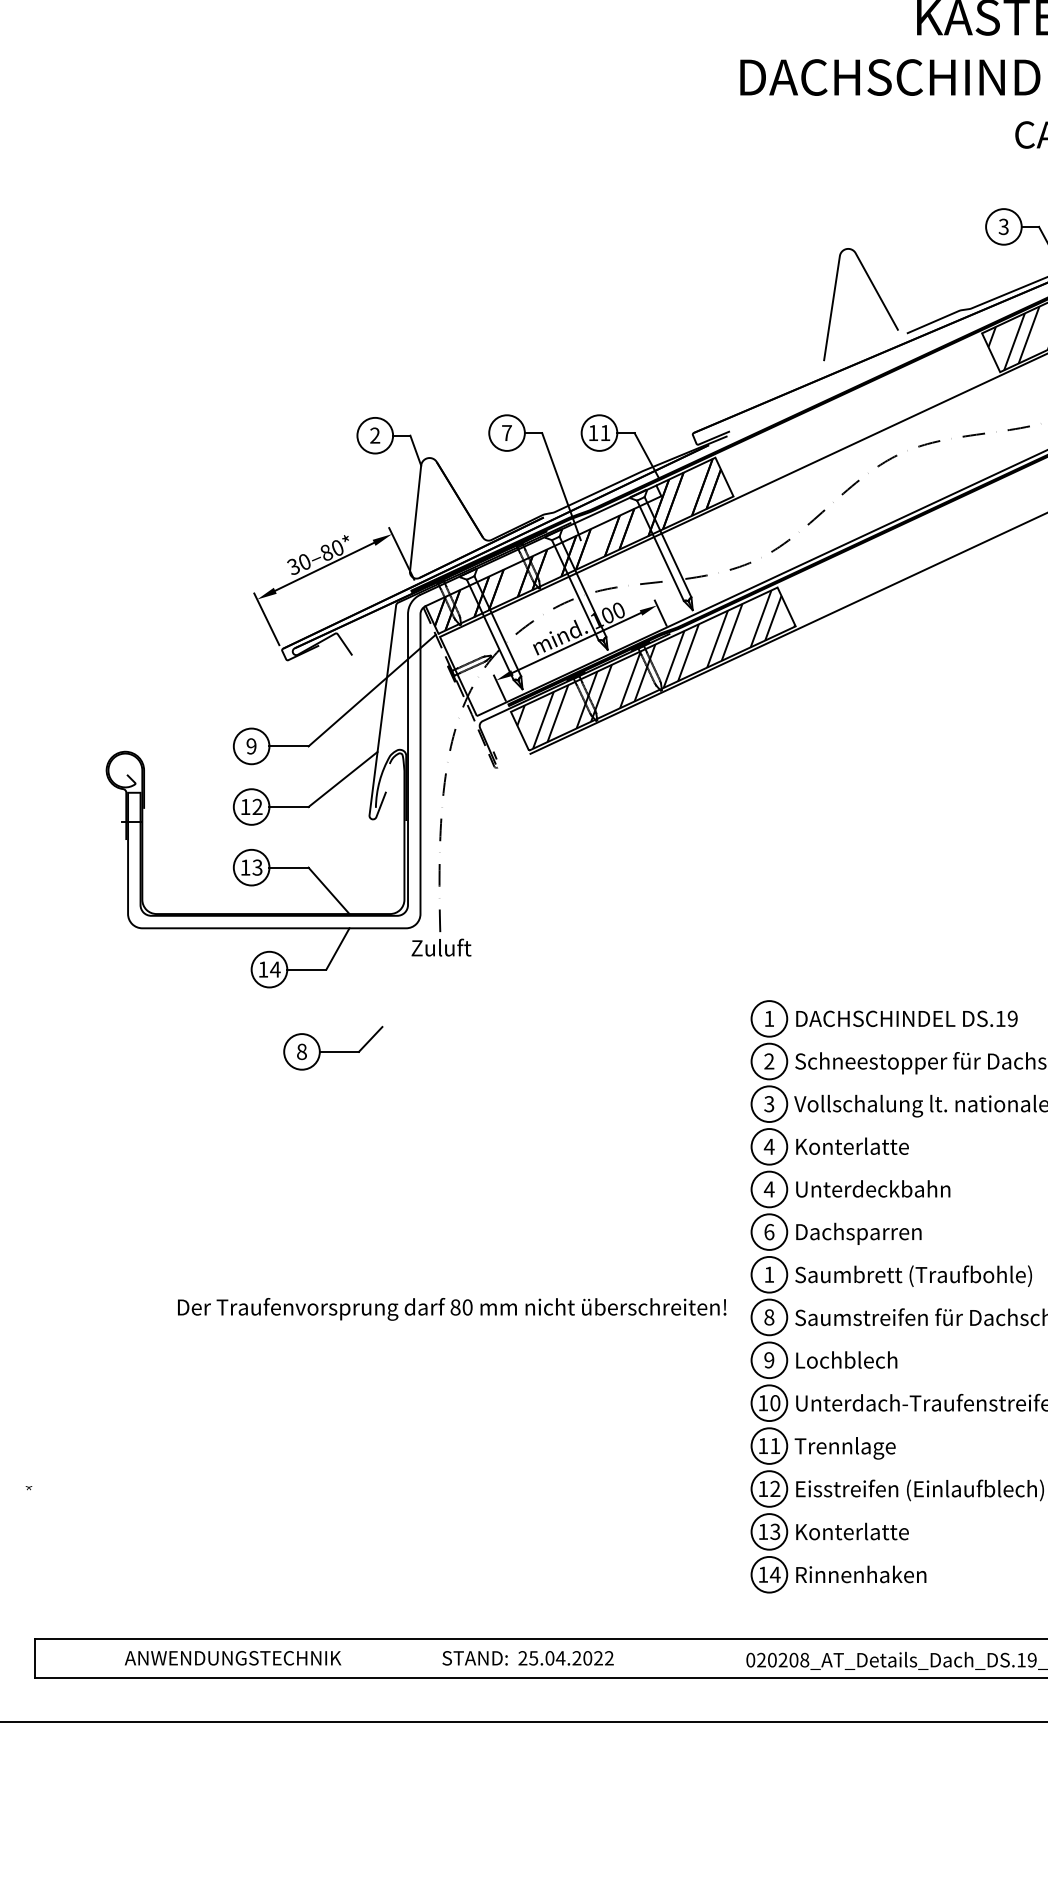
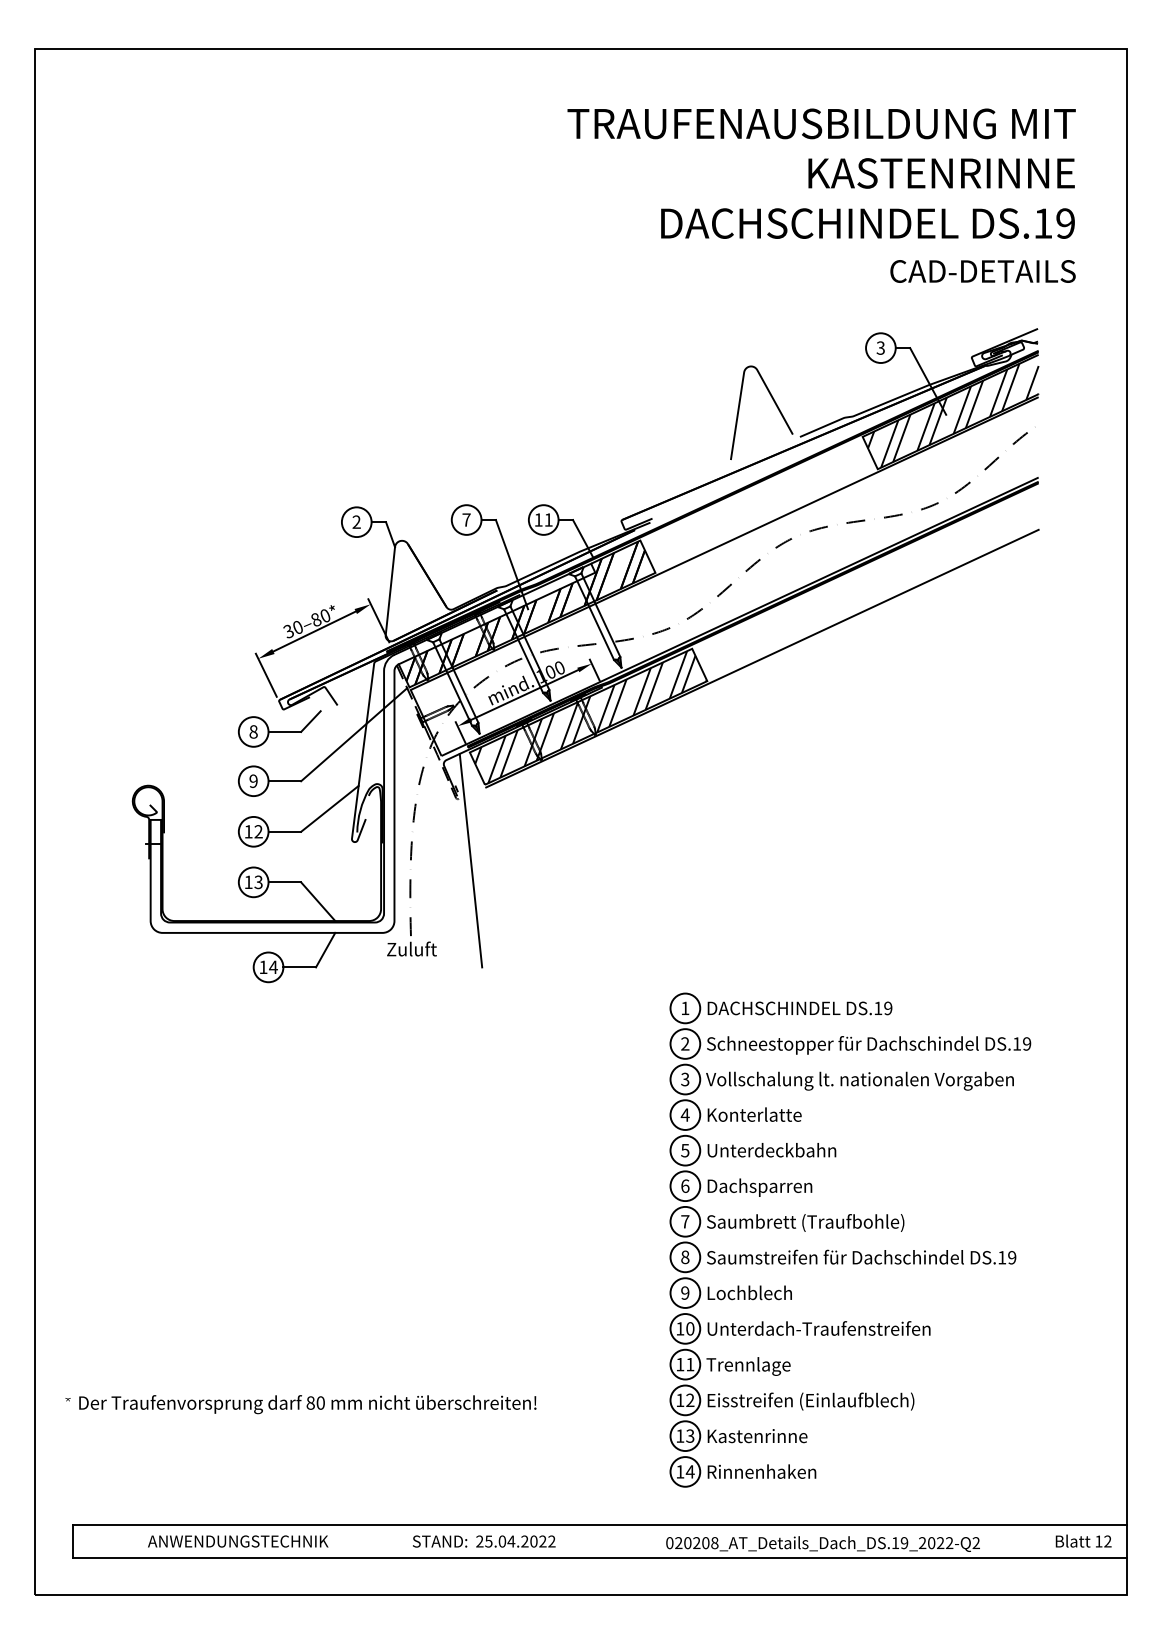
line: (511, 841) -> (470, 860), added
part: (332, 1047) -> (279, 728), moved
text: (768, 1189) -> (684, 1150), 4 -> 5
text: (769, 1274) -> (685, 1221), 1 -> 7
text: (451, 1309) -> (307, 1404), moved
text: (861, 1531) -> (762, 1435), Konterlatte -> Kastenrinne

